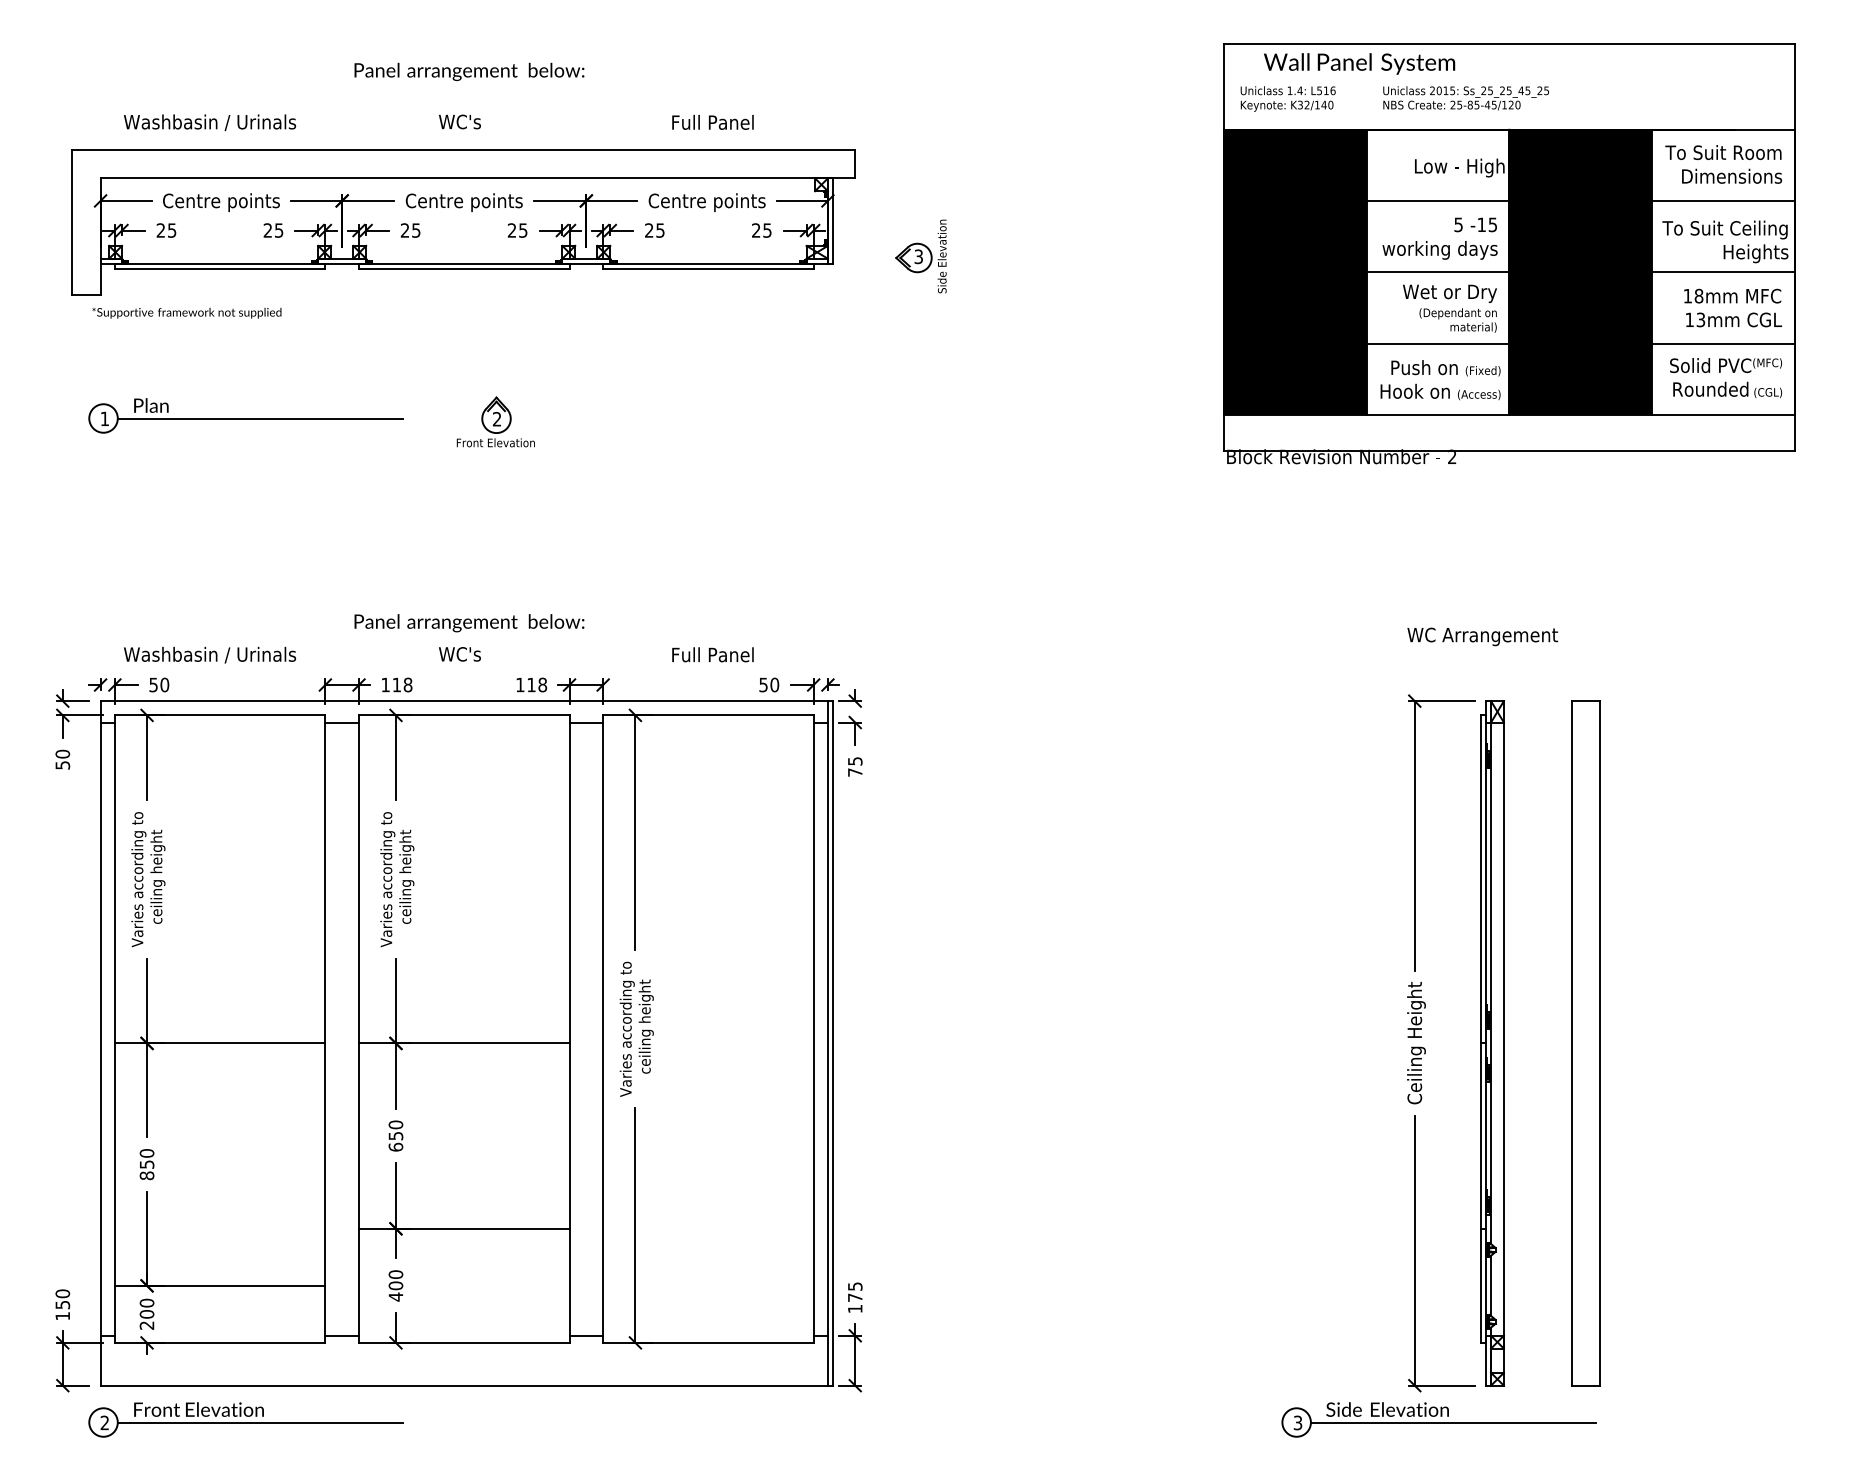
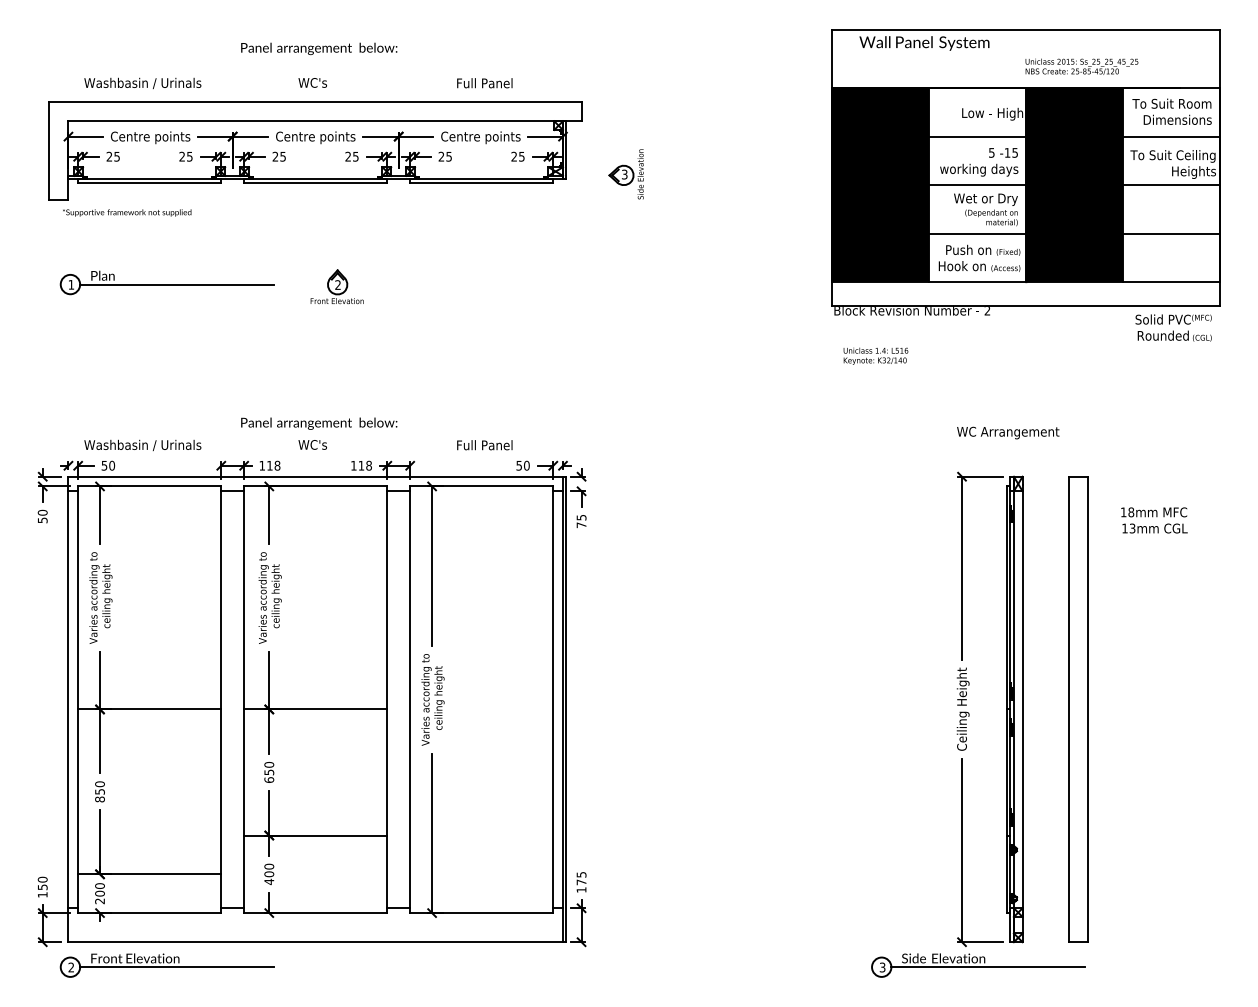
text: (1287, 97) -> (875, 355), moved
text: (1465, 97) -> (1081, 66), moved
text: (1733, 308) -> (1154, 520), moved
text: (1725, 377) -> (1173, 327), moved

